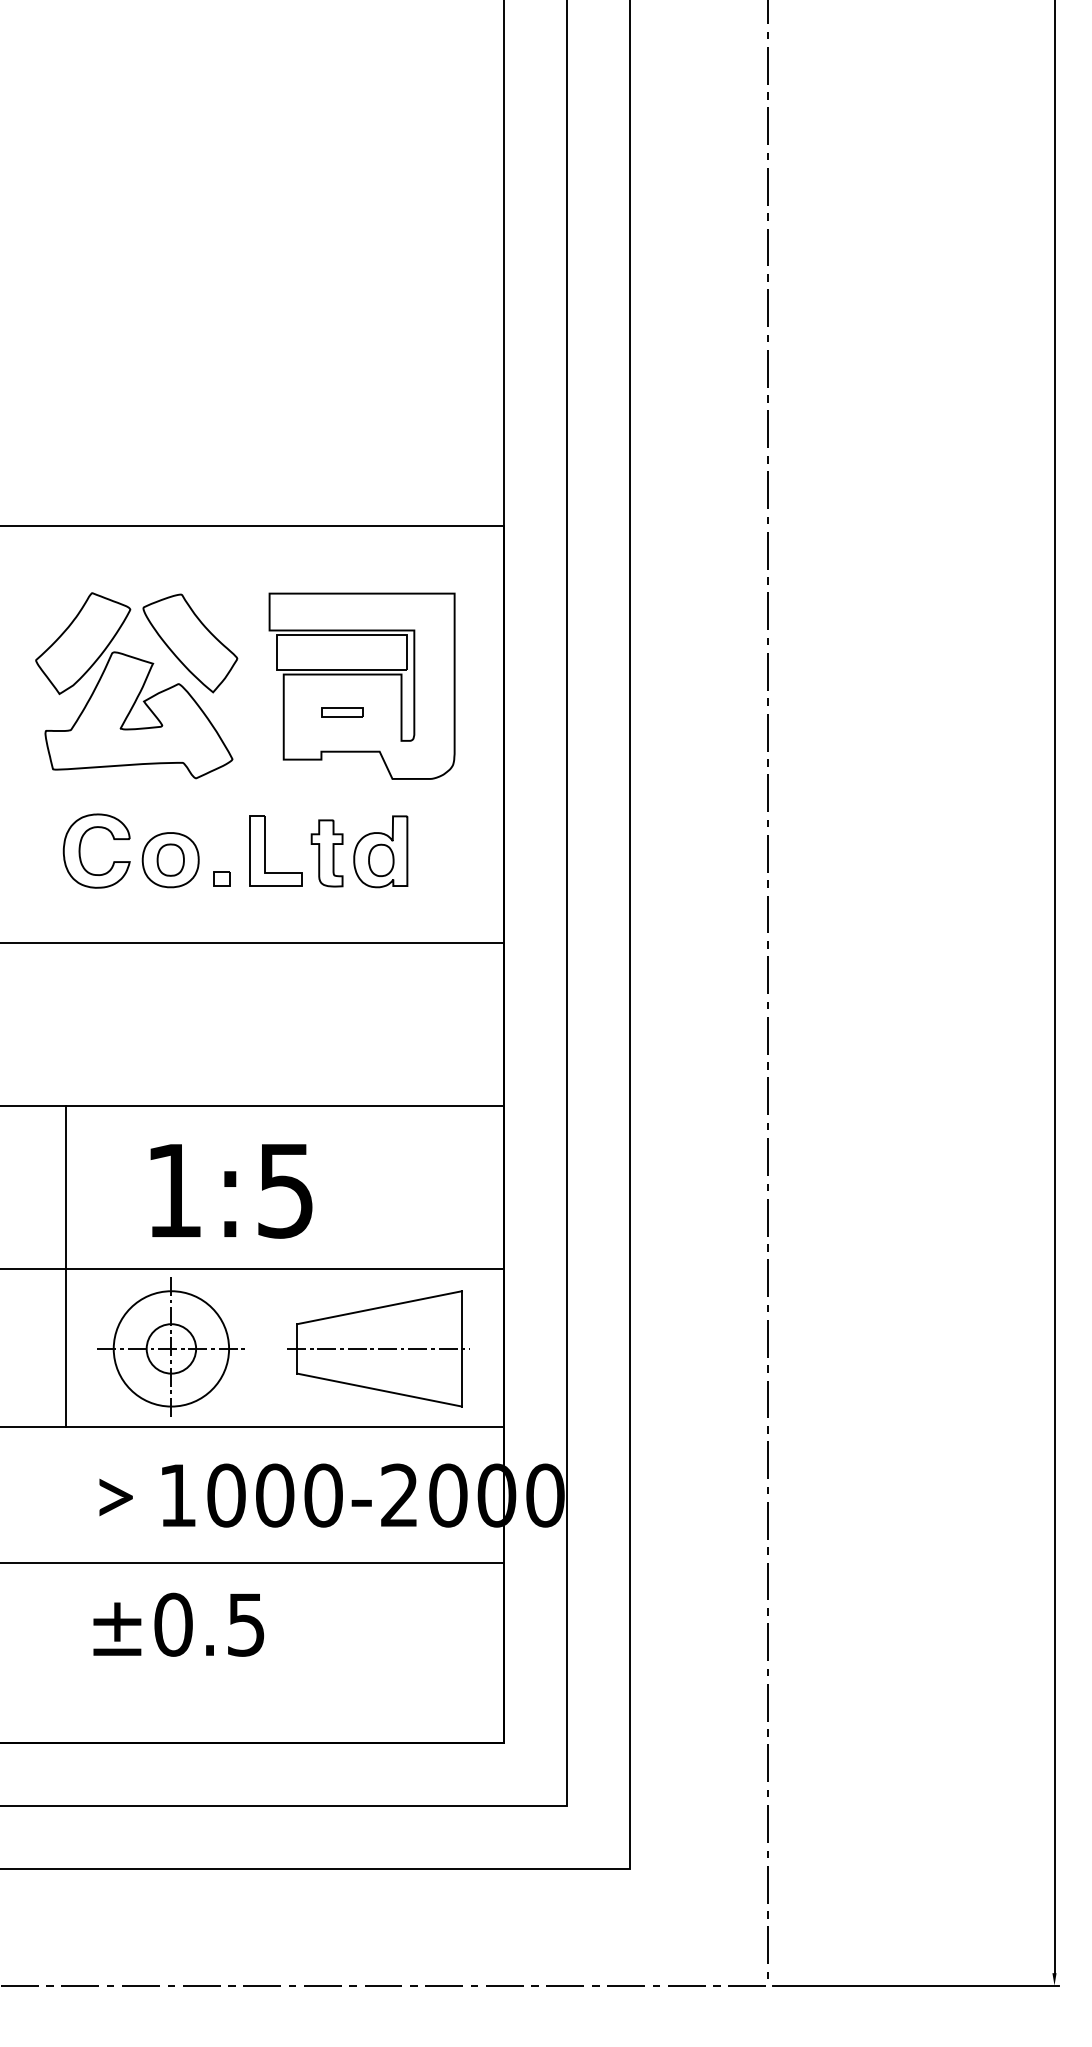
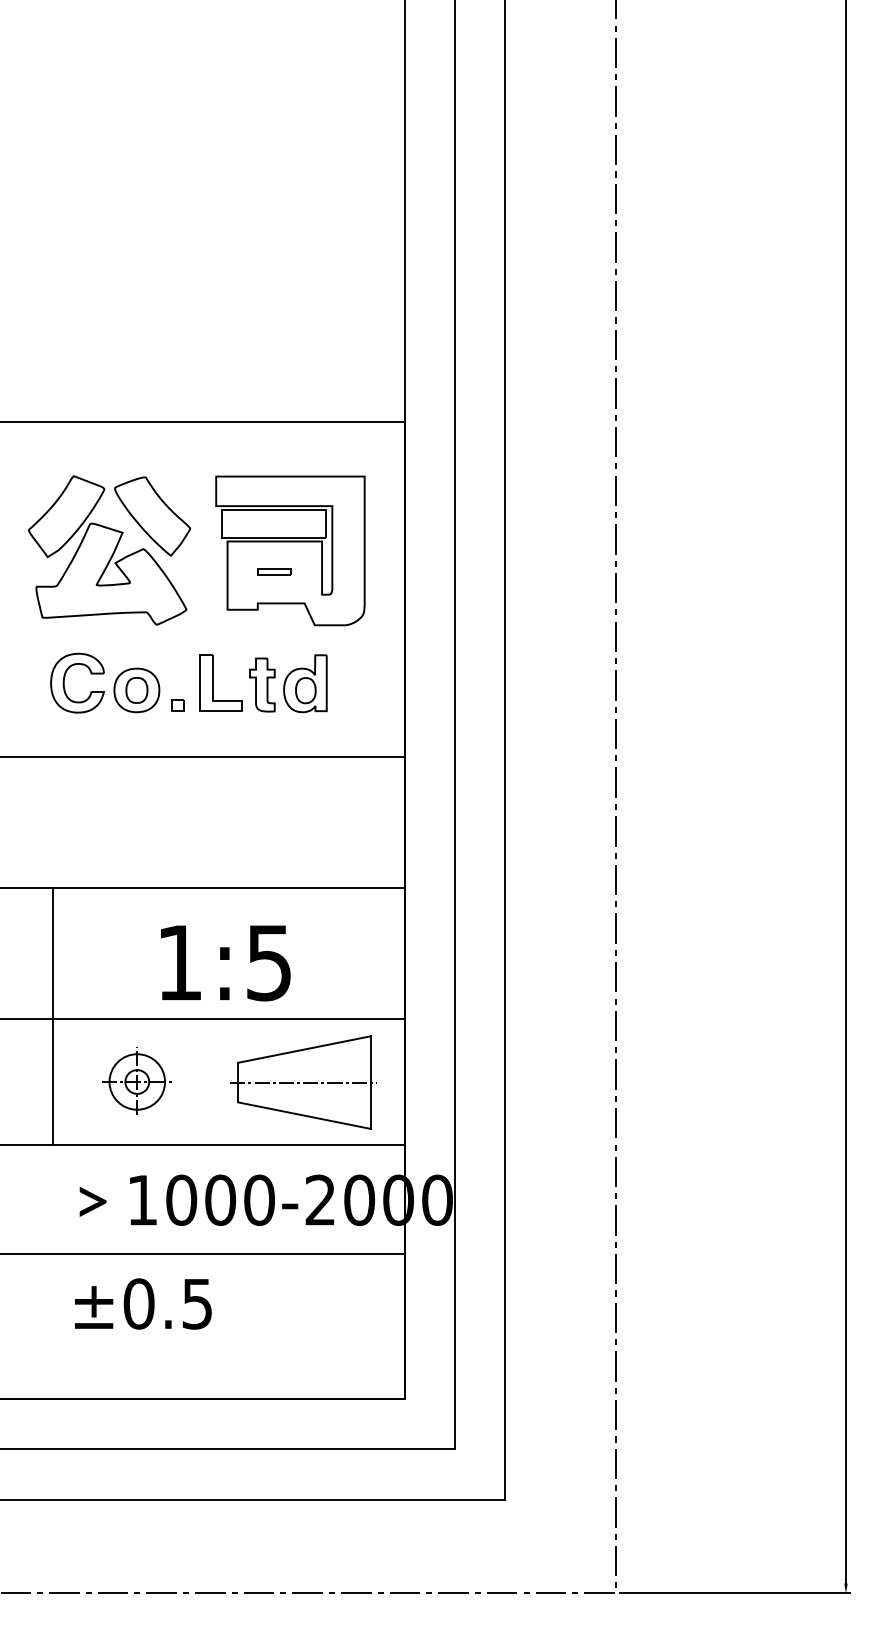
text: (231, 1191) -> (225, 963), moved
part: (170, 1346) -> (136, 1080), size x0.6

